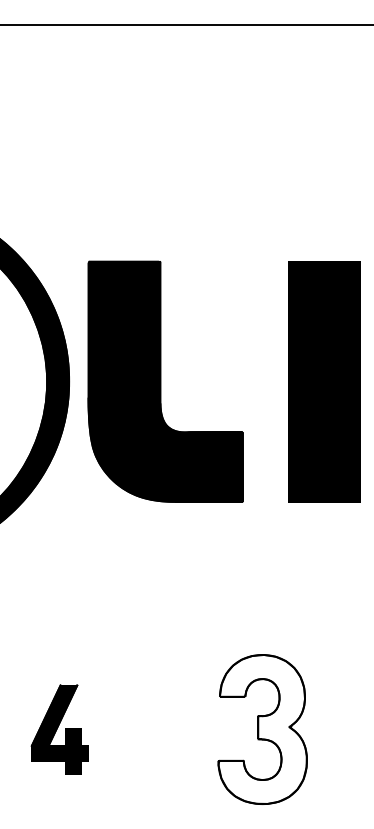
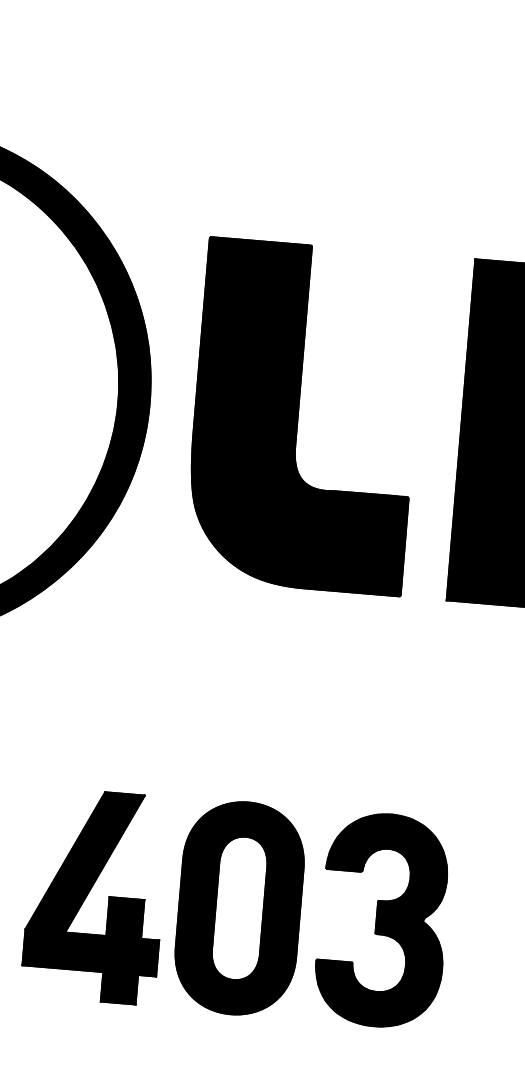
part: (165, 381) -> (304, 416), moved
part: (59, 729) -> (94, 896), size x1.67
part: (161, 729) -> (239, 908), added
fill: (262, 729) -> (382, 920), added

